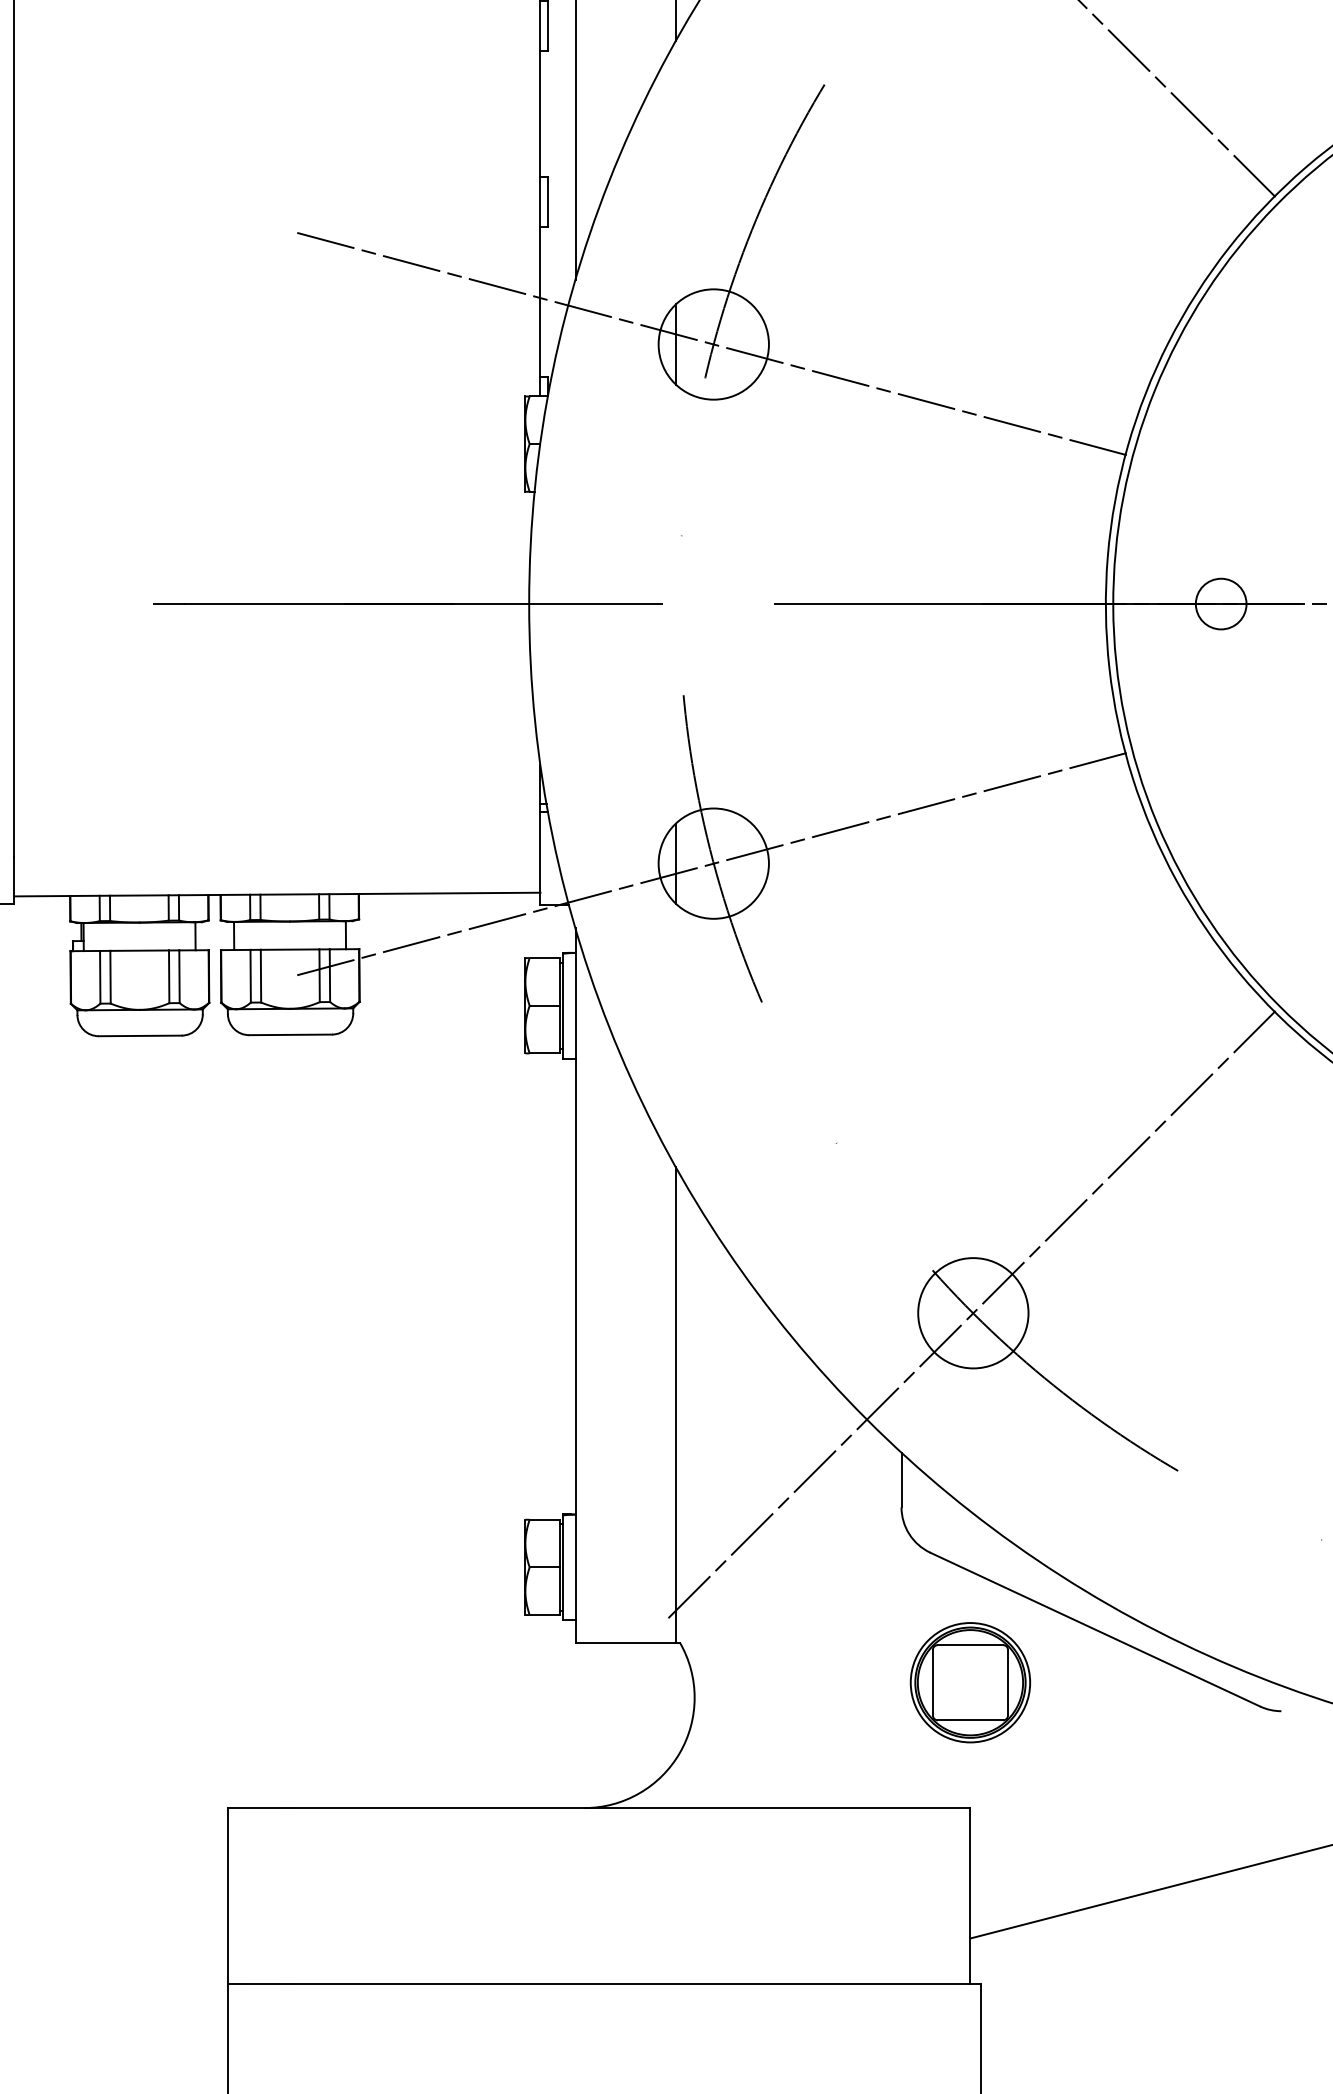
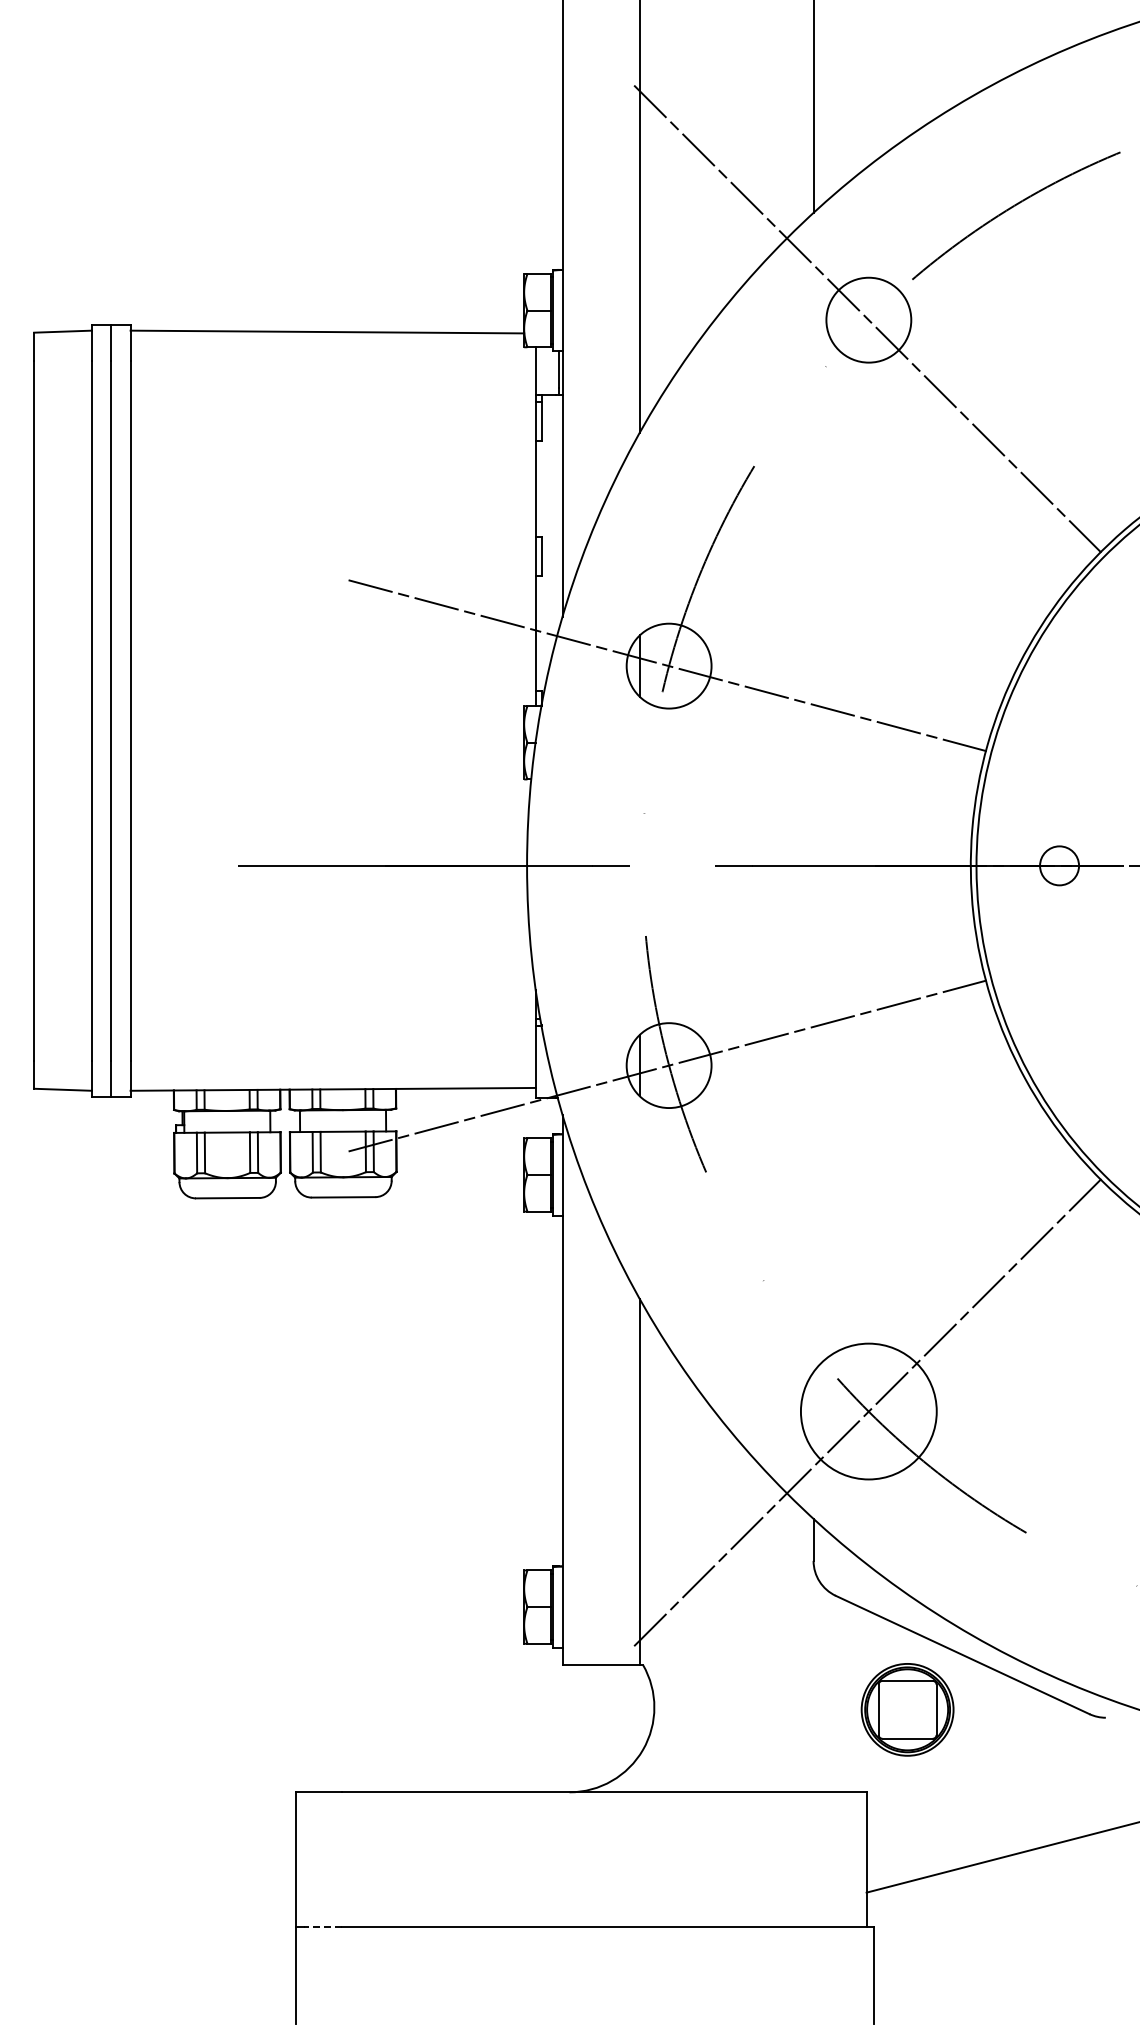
circle: (972, 1313) -> (868, 1411), size x1.6
part: (970, 1682) -> (907, 1709), moved
line: (264, 1983) -> (323, 1927), solid -> dashed

